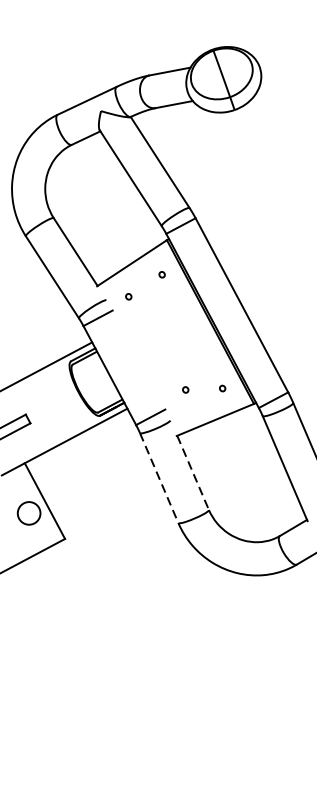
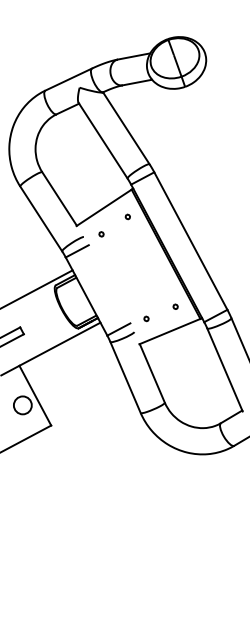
part: (185, 389) -> (146, 318), moved
line: (193, 473) -> (152, 373), dashed -> solid
line: (159, 478) -> (125, 377), dashed -> solid

